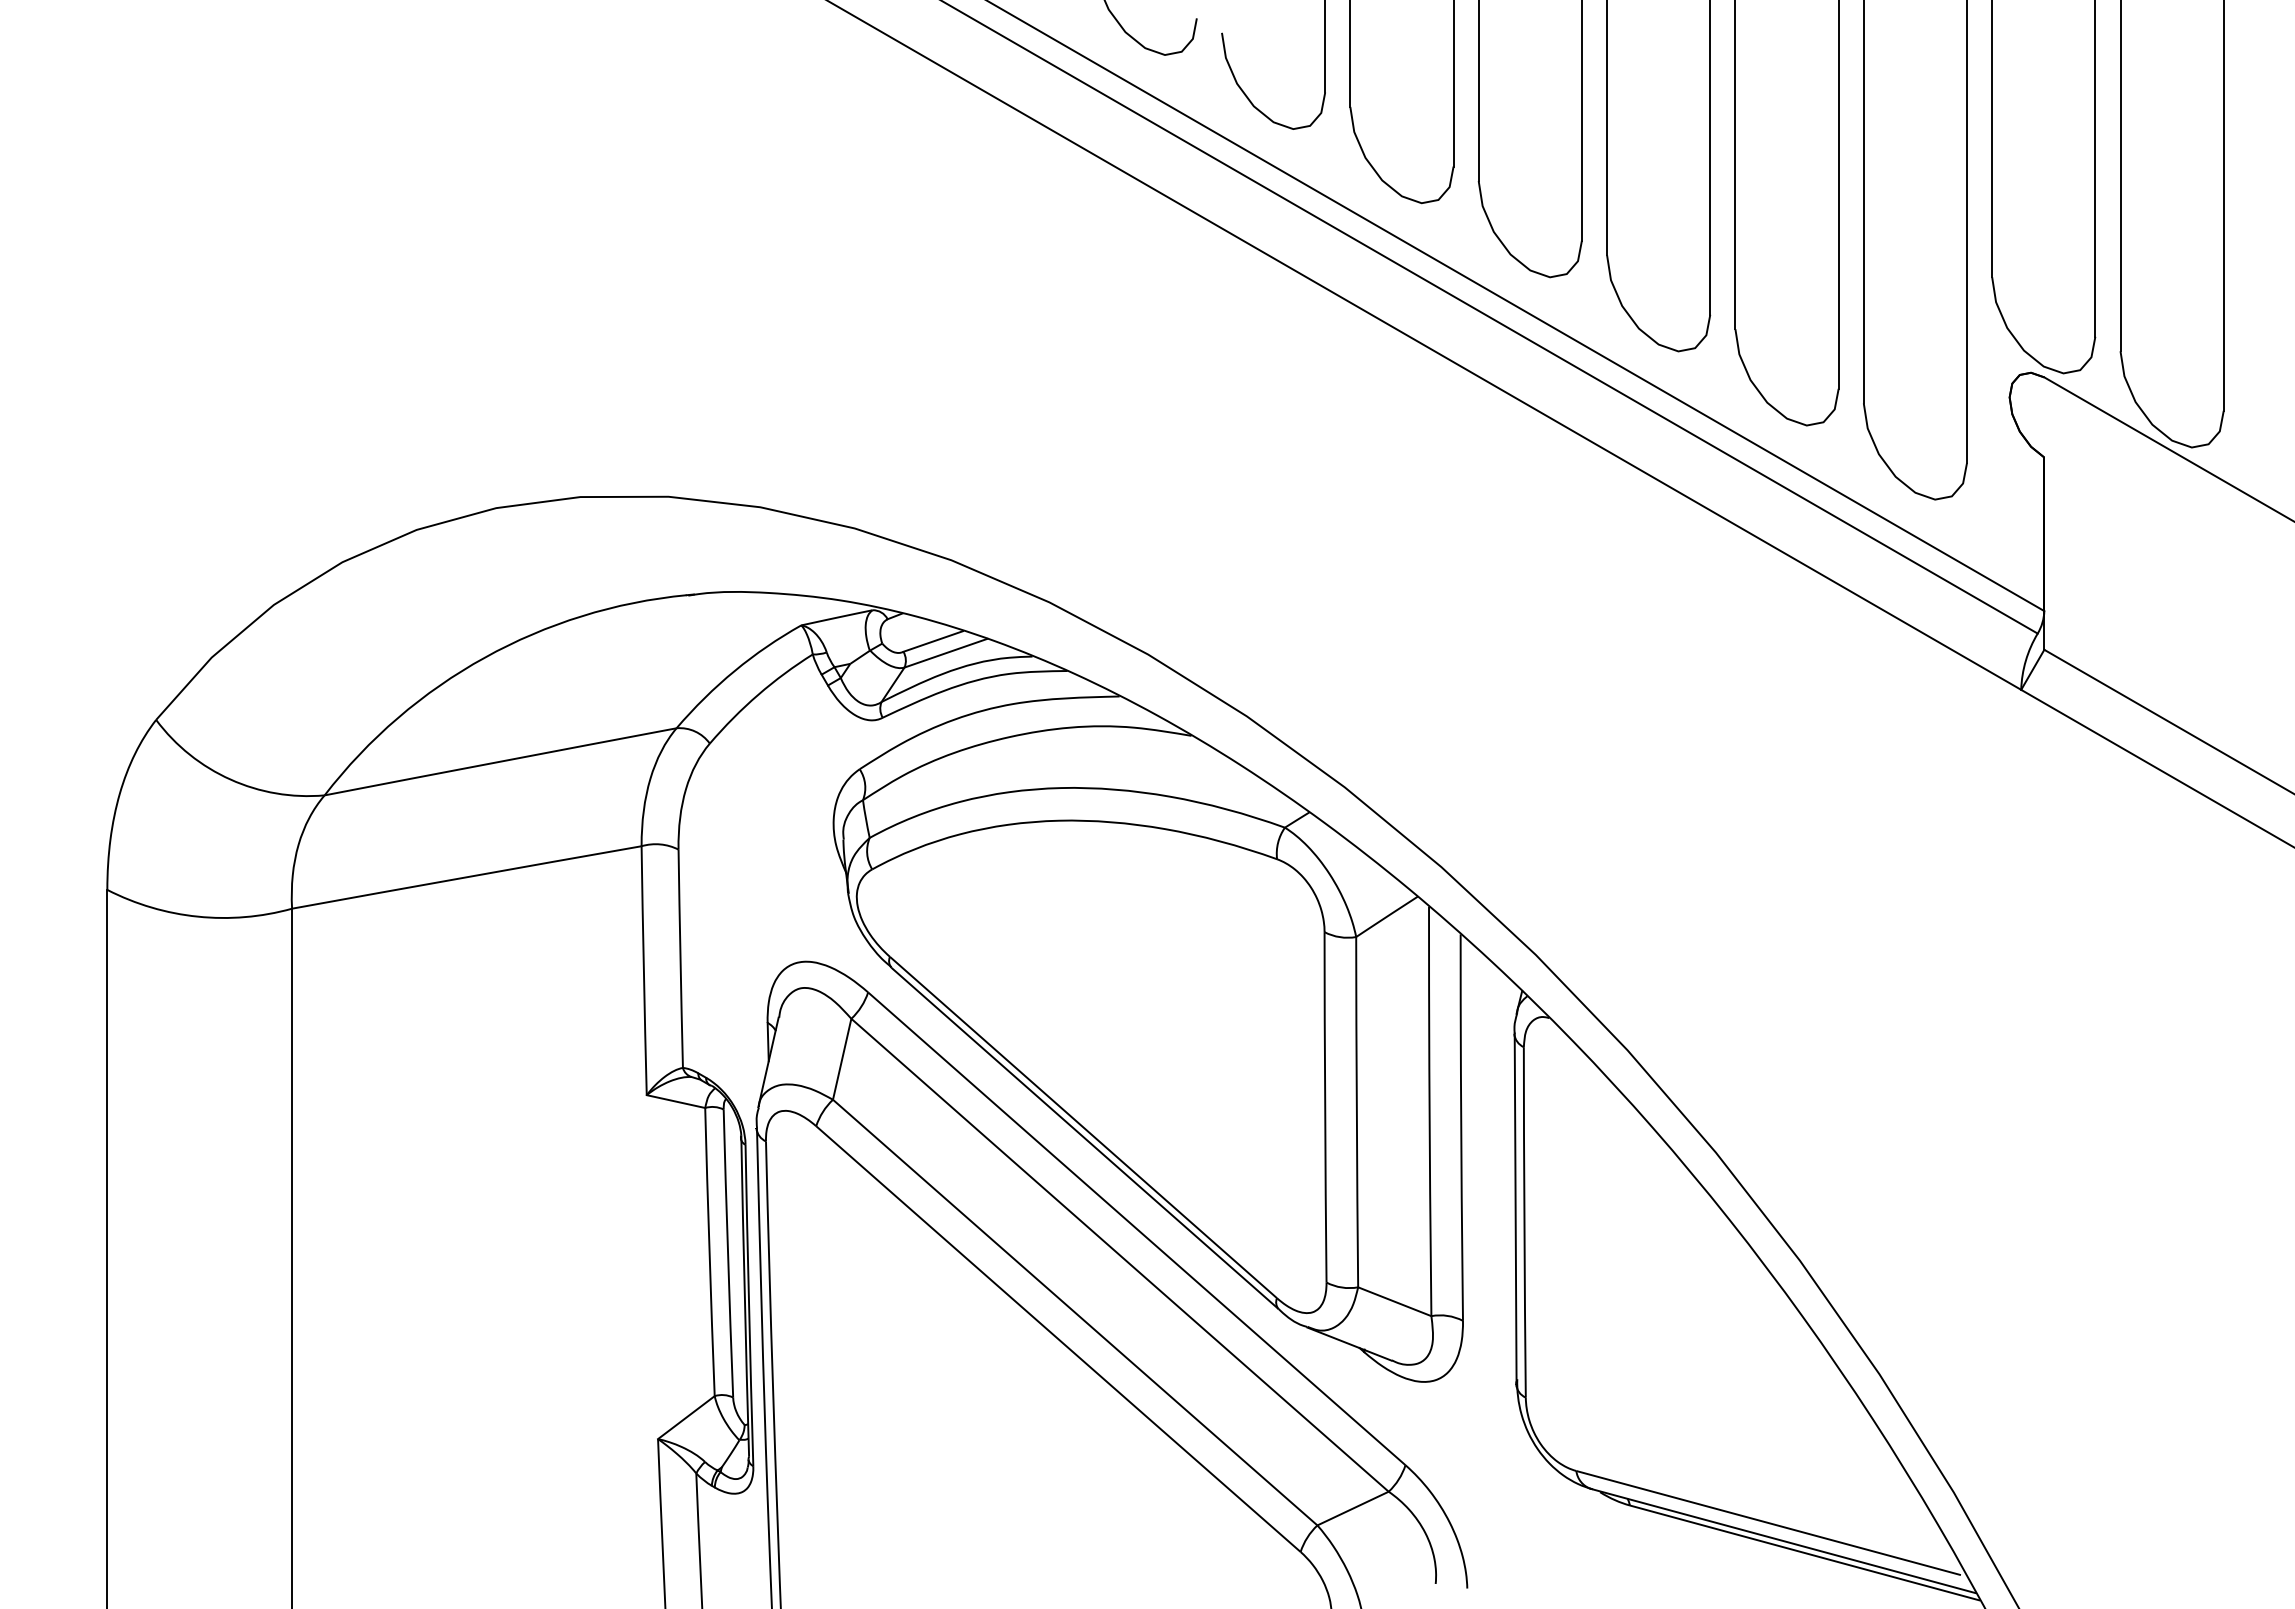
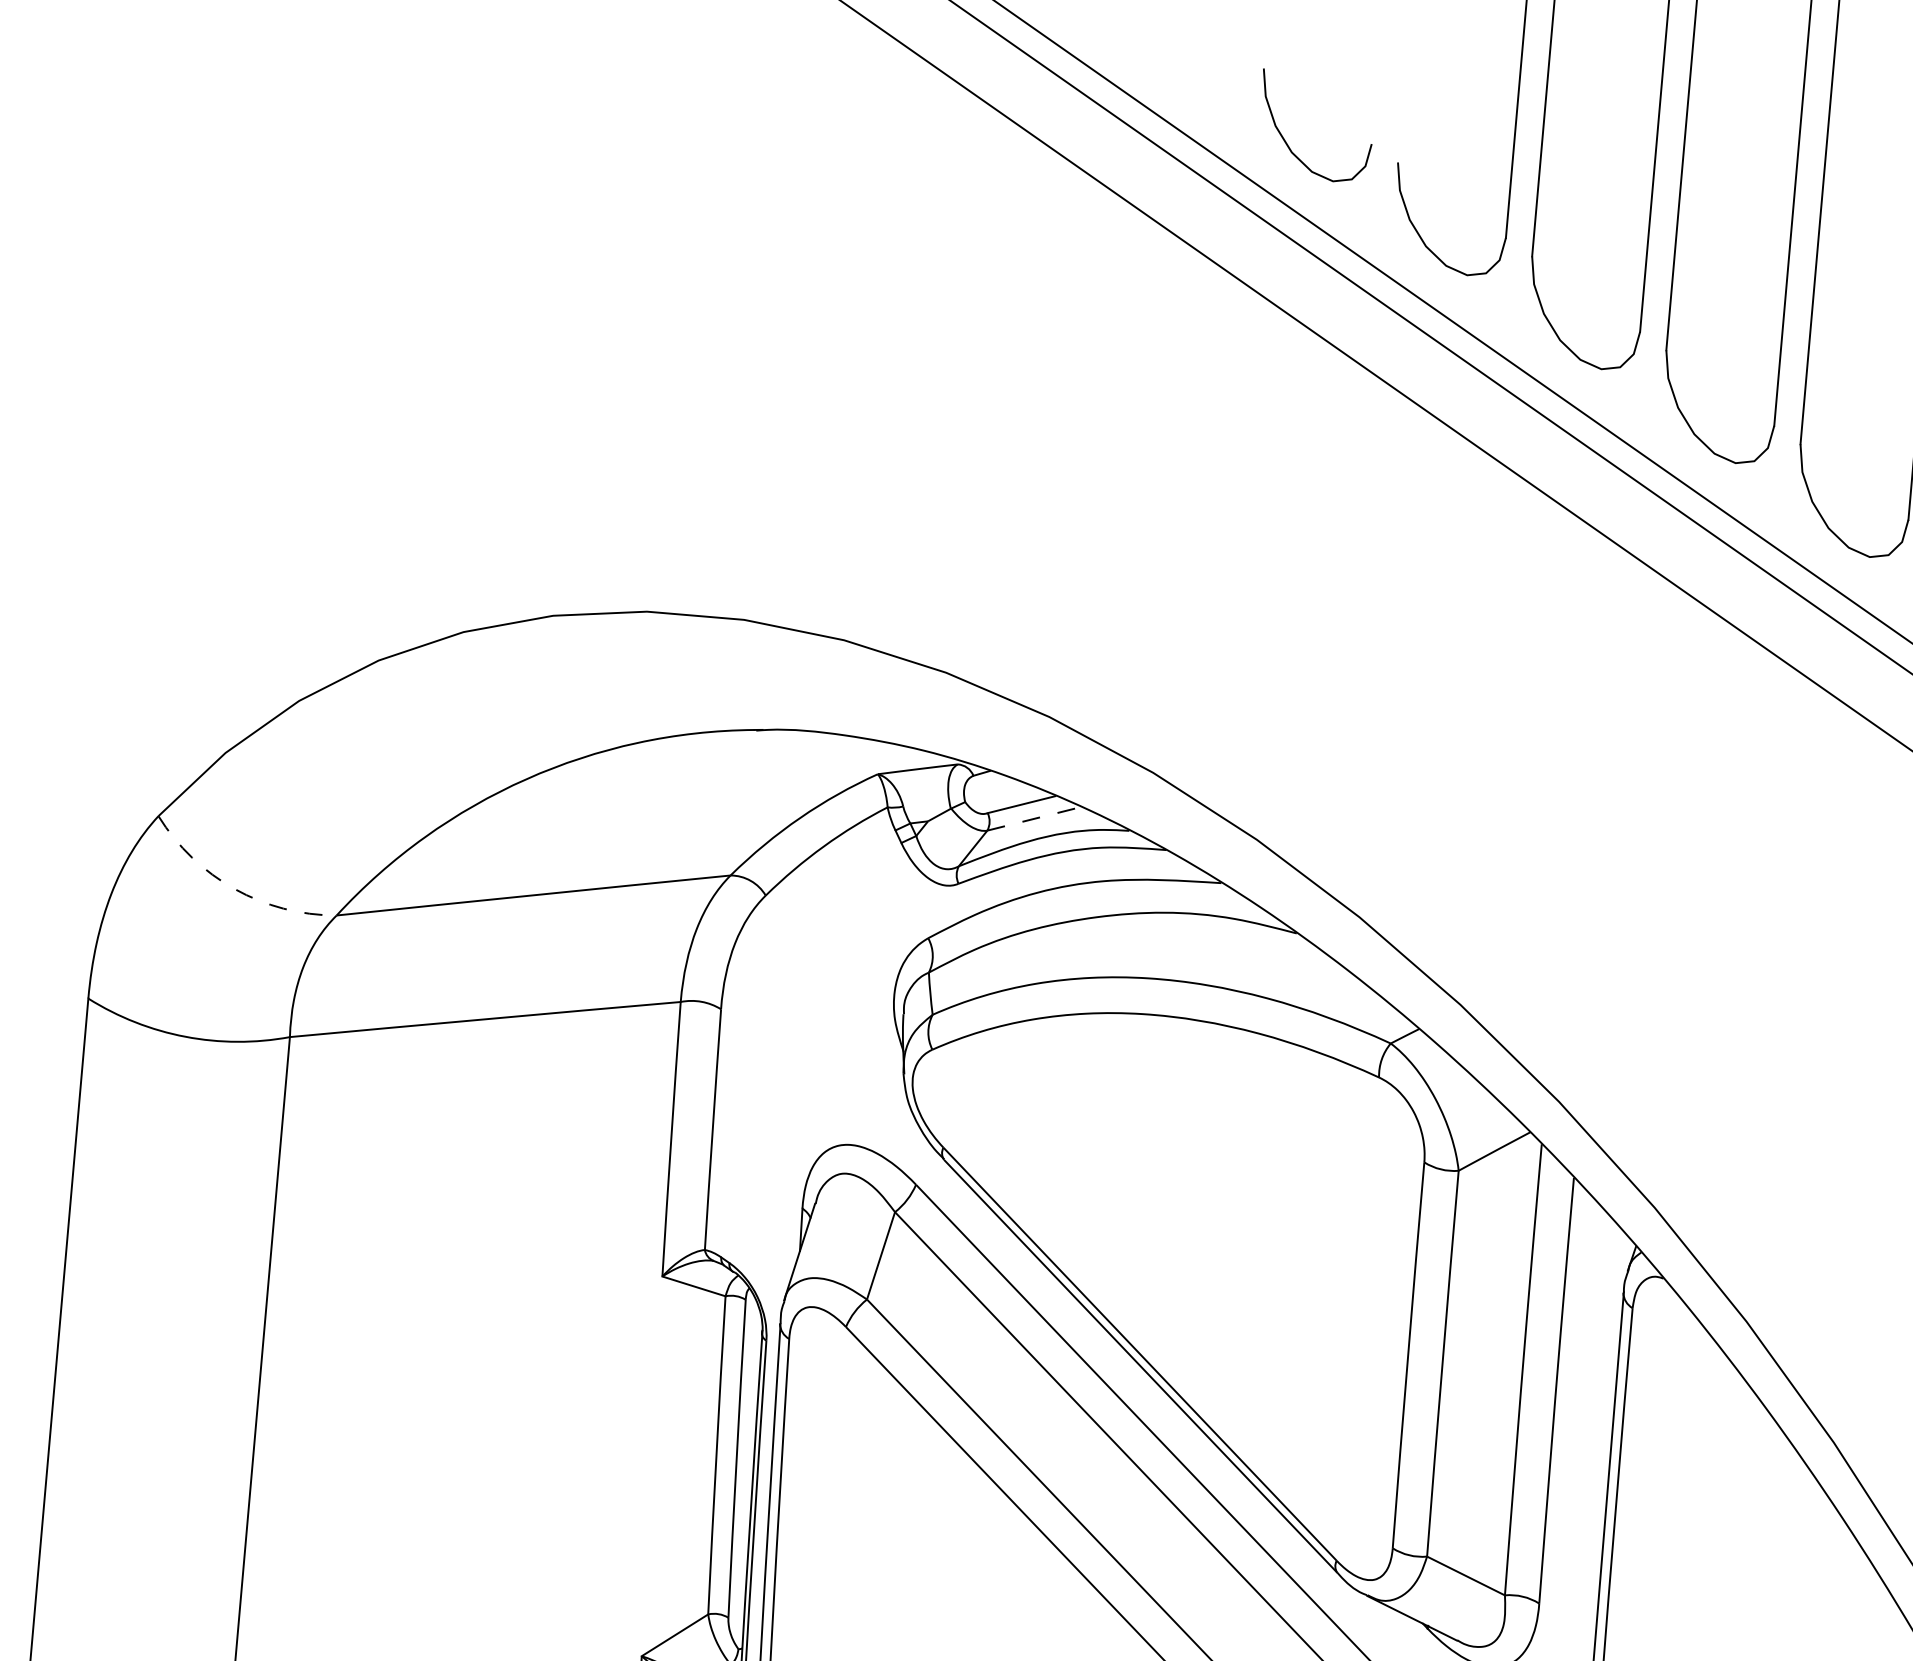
line: (946, 653) -> (1034, 819), solid -> dashed
arc: (230, 779) -> (234, 888), solid -> dashed

